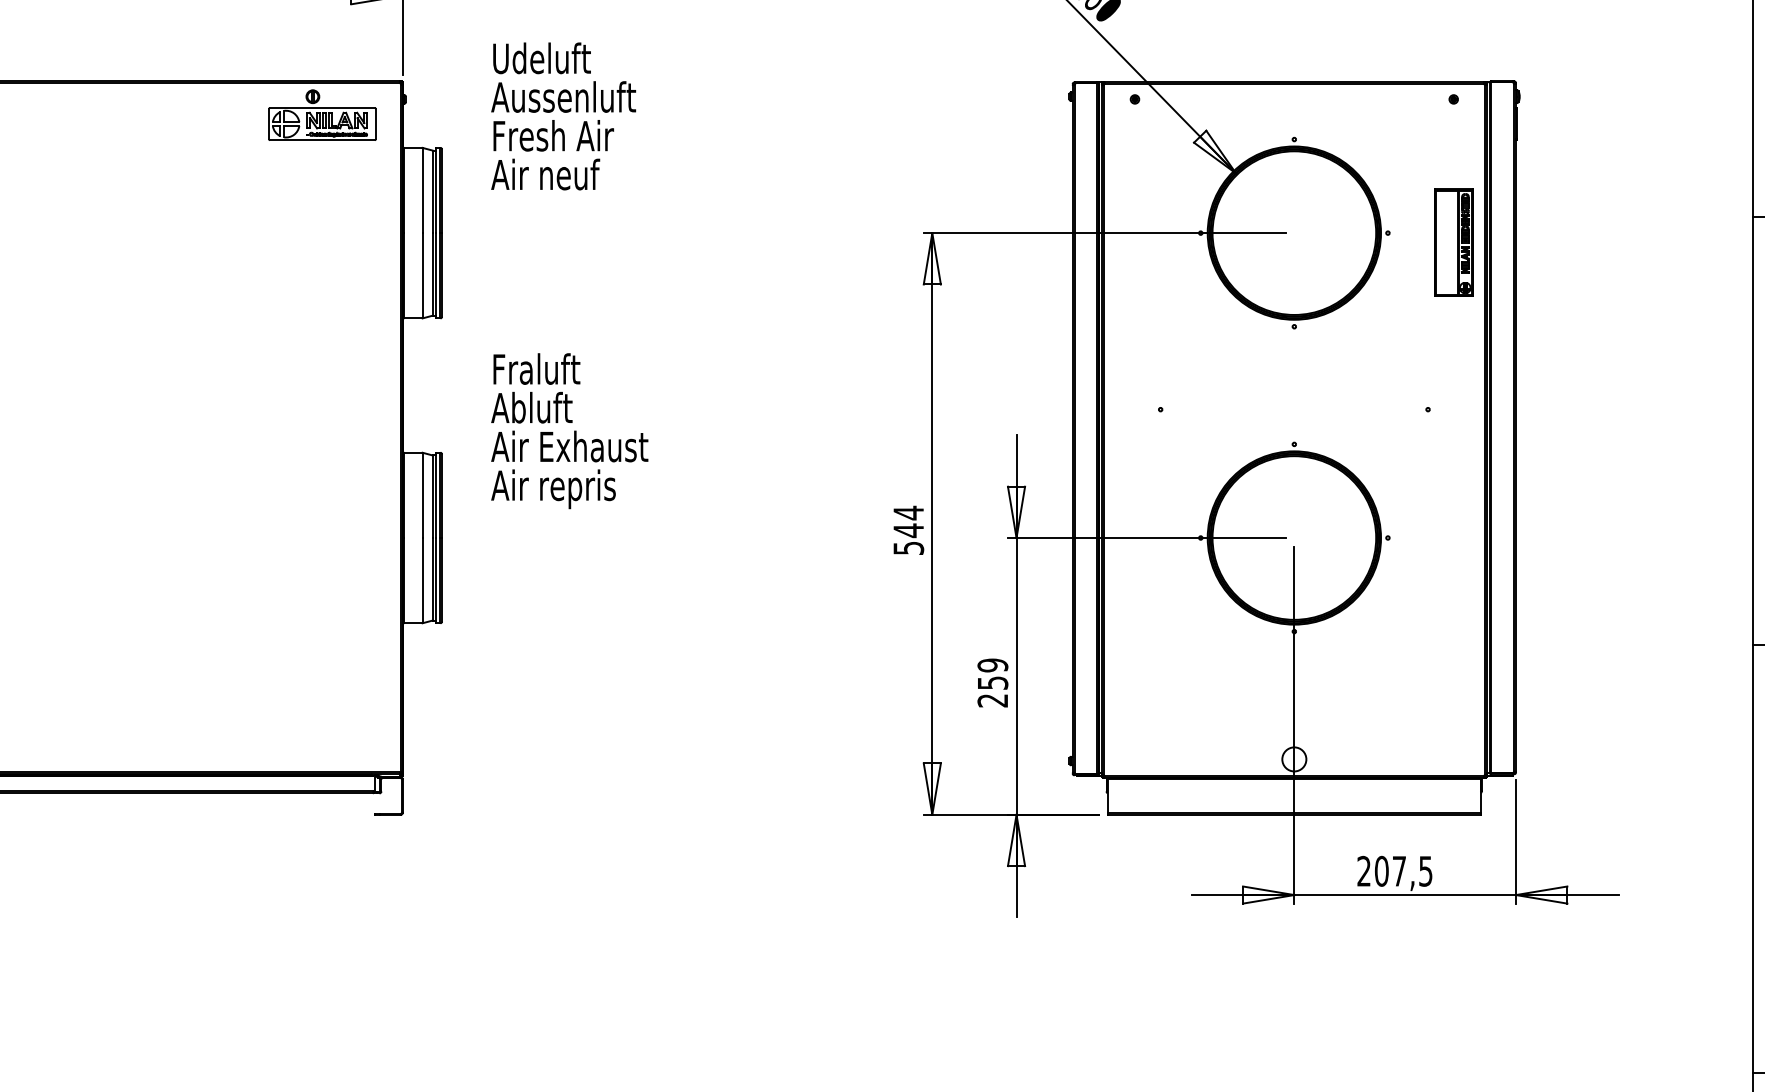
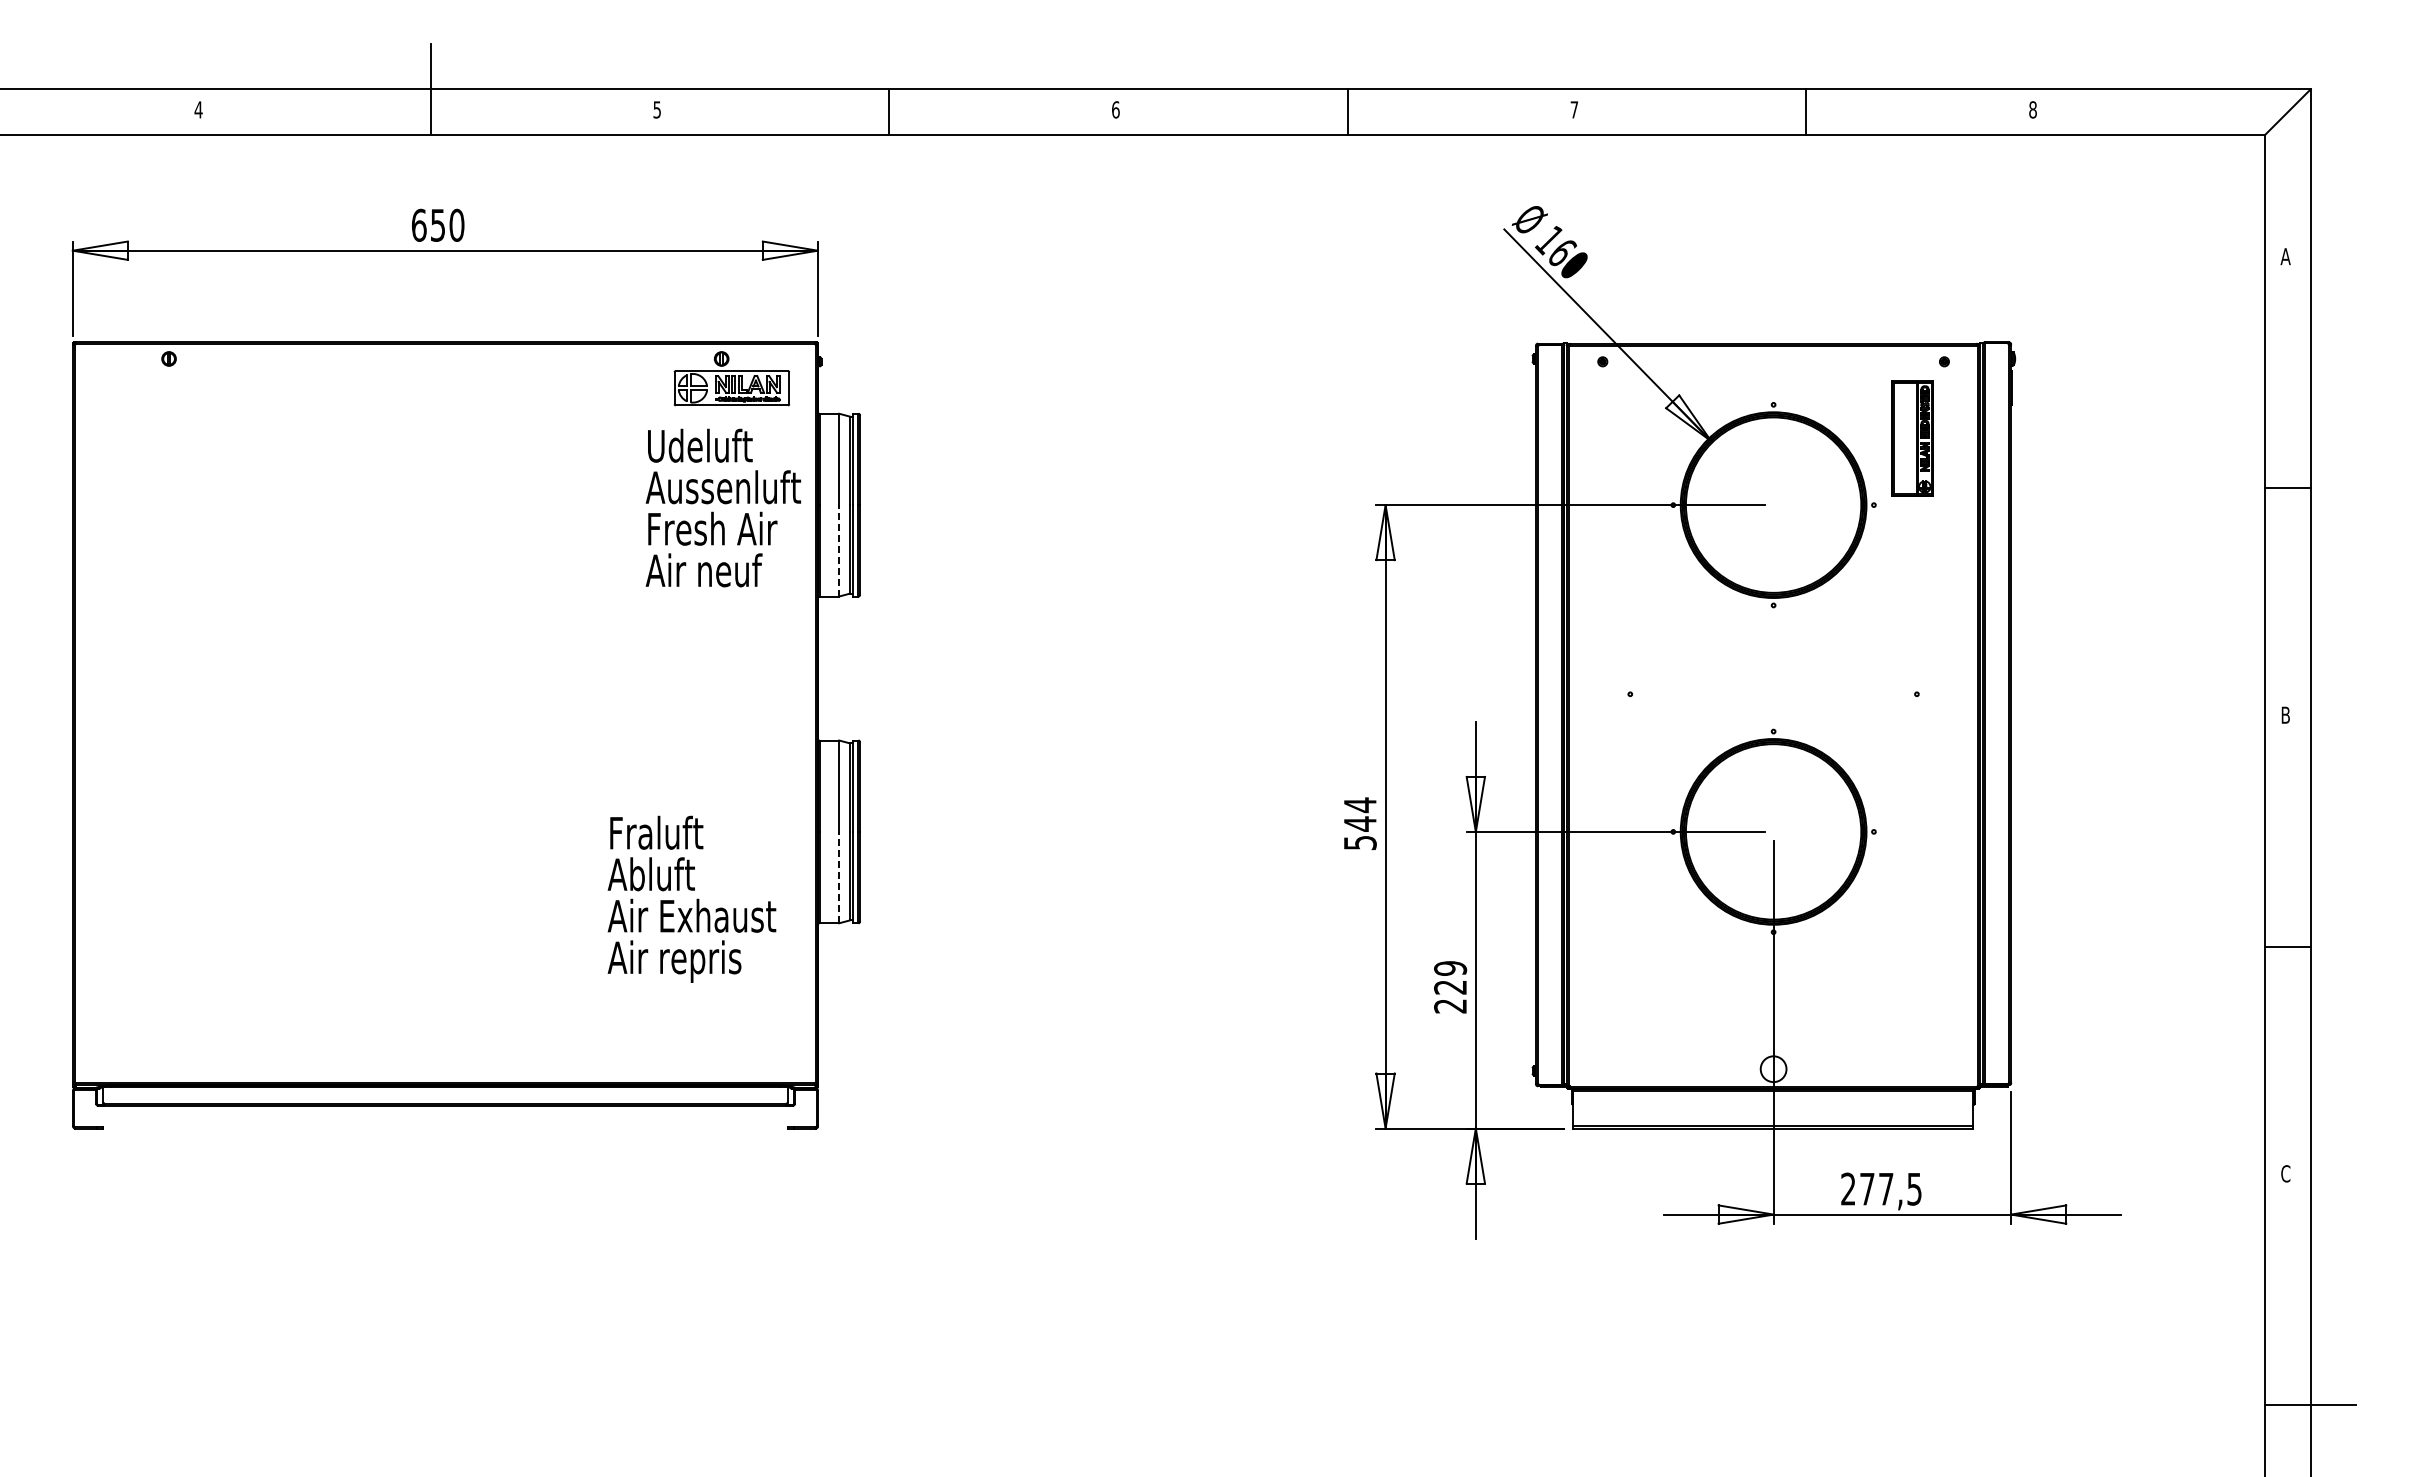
text: (563, 115) -> (723, 507), moved
part: (1453, 242) -> (1912, 438), moved
line: (422, 275) -> (839, 550), solid -> dashed
text: (569, 430) -> (691, 898), moved
line: (422, 580) -> (839, 877), solid -> dashed
text: (992, 683) -> (1450, 987), 259 -> 229
text: (1381, 870) -> (1867, 1188), 207,5 -> 277,5

